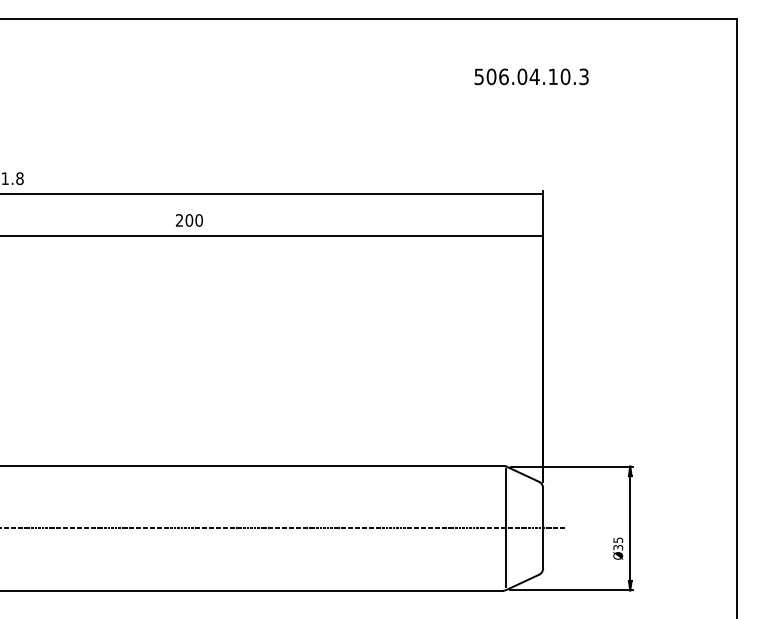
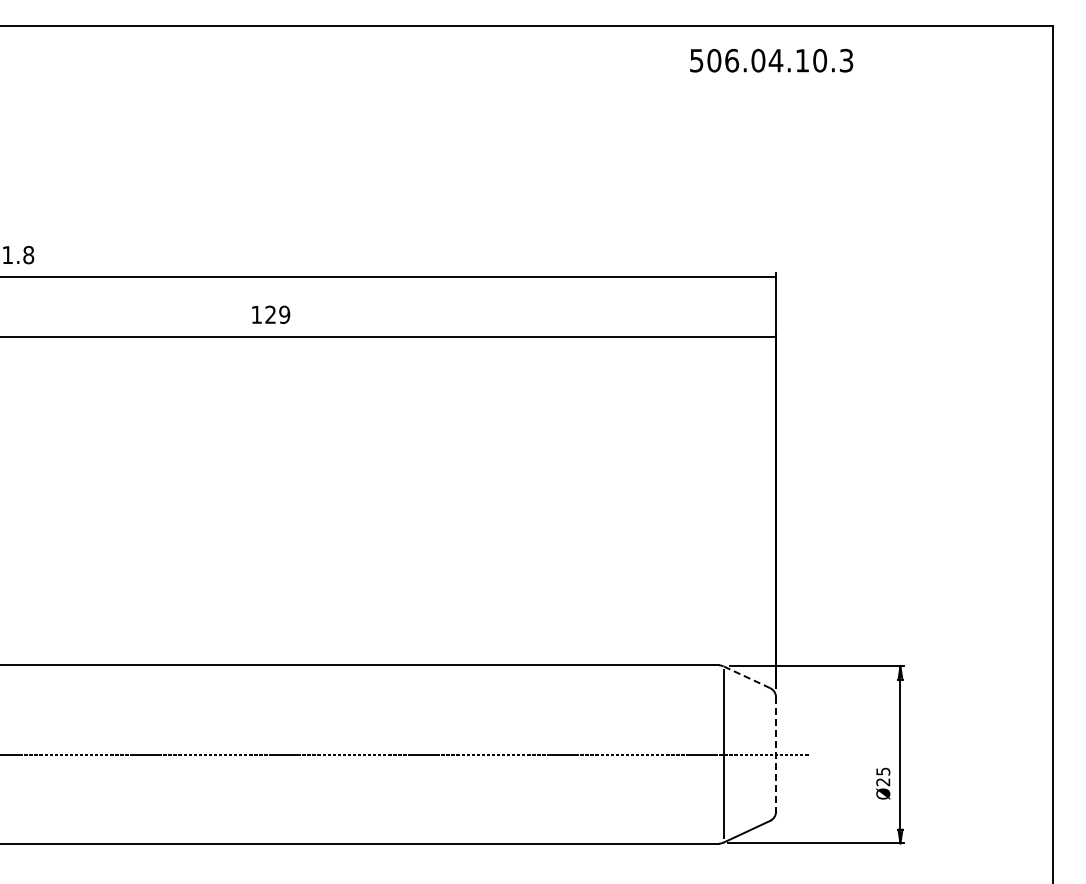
text: (531, 76) -> (771, 60), moved
text: (189, 220) -> (270, 314), 200 -> 129
line: (522, 474) -> (746, 677), solid -> dashed
line: (543, 528) -> (776, 755), solid -> dashed
text: (618, 547) -> (883, 782), Ø35 -> Ø25

